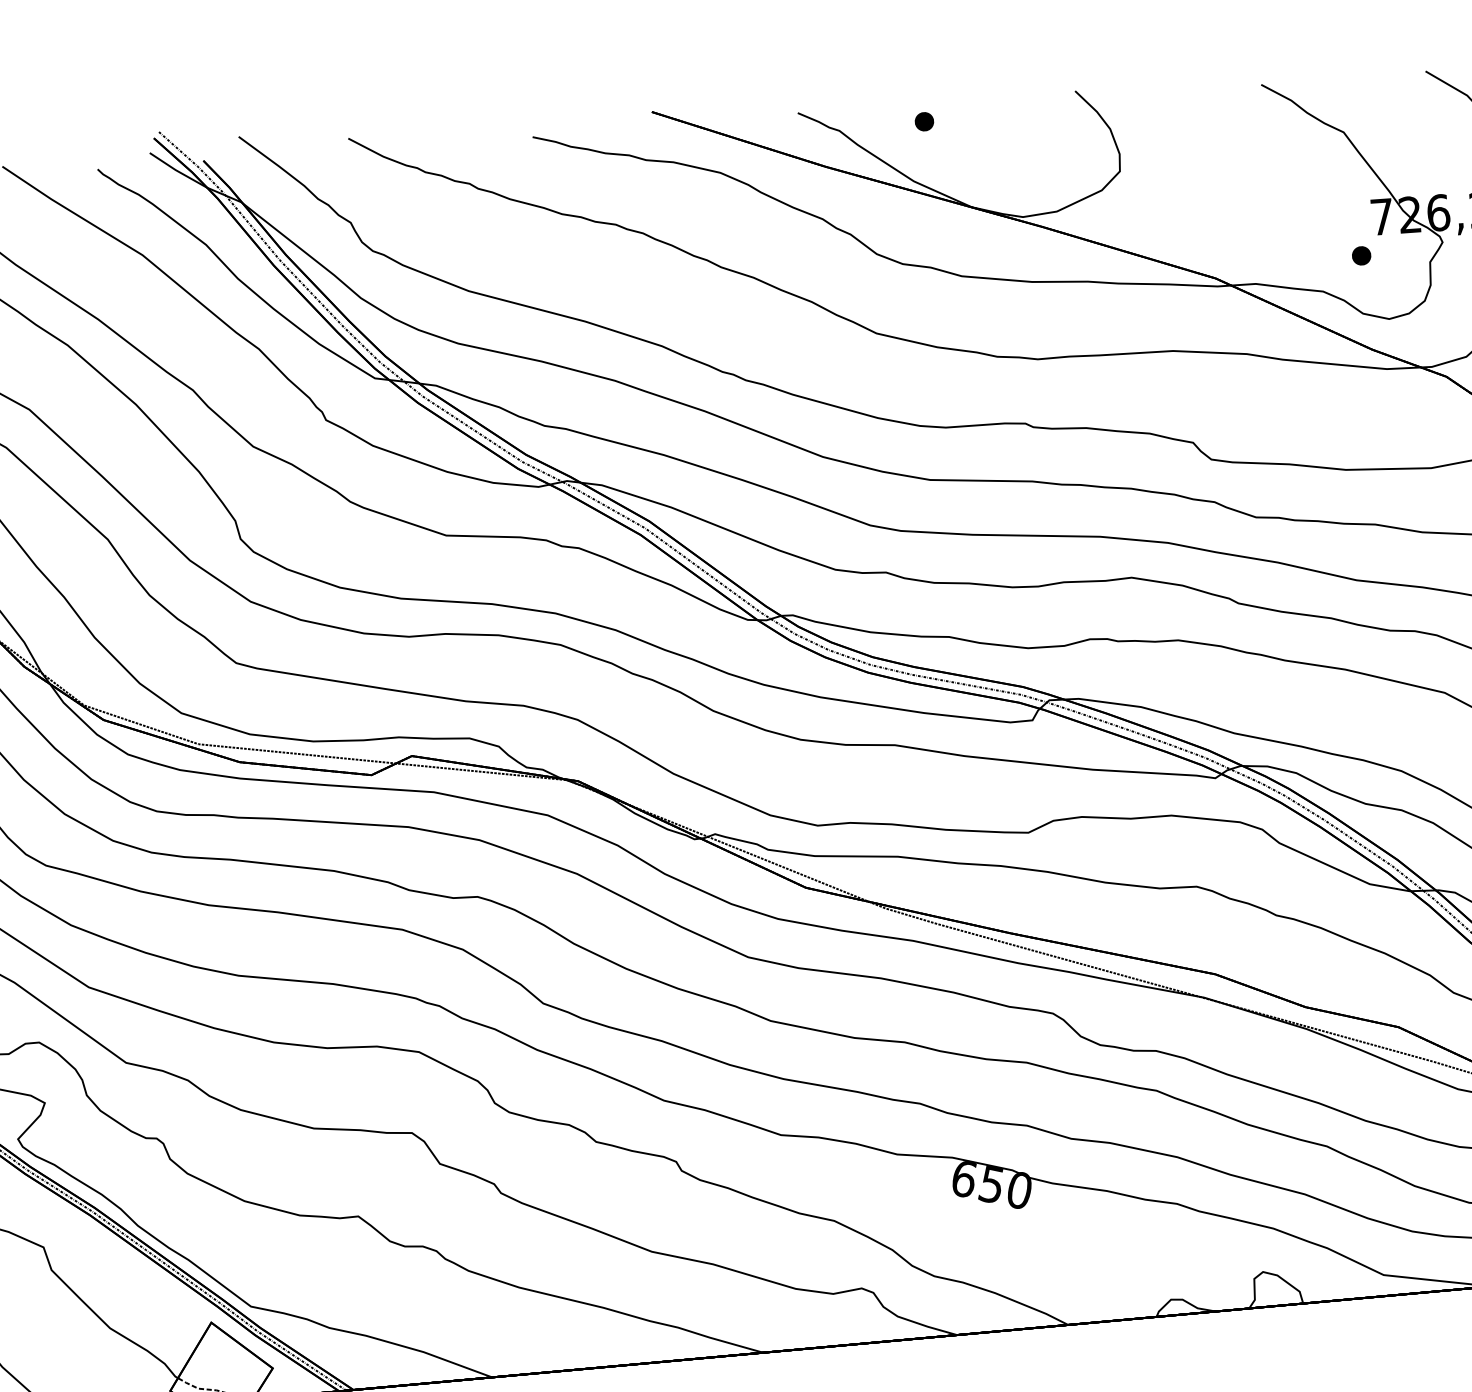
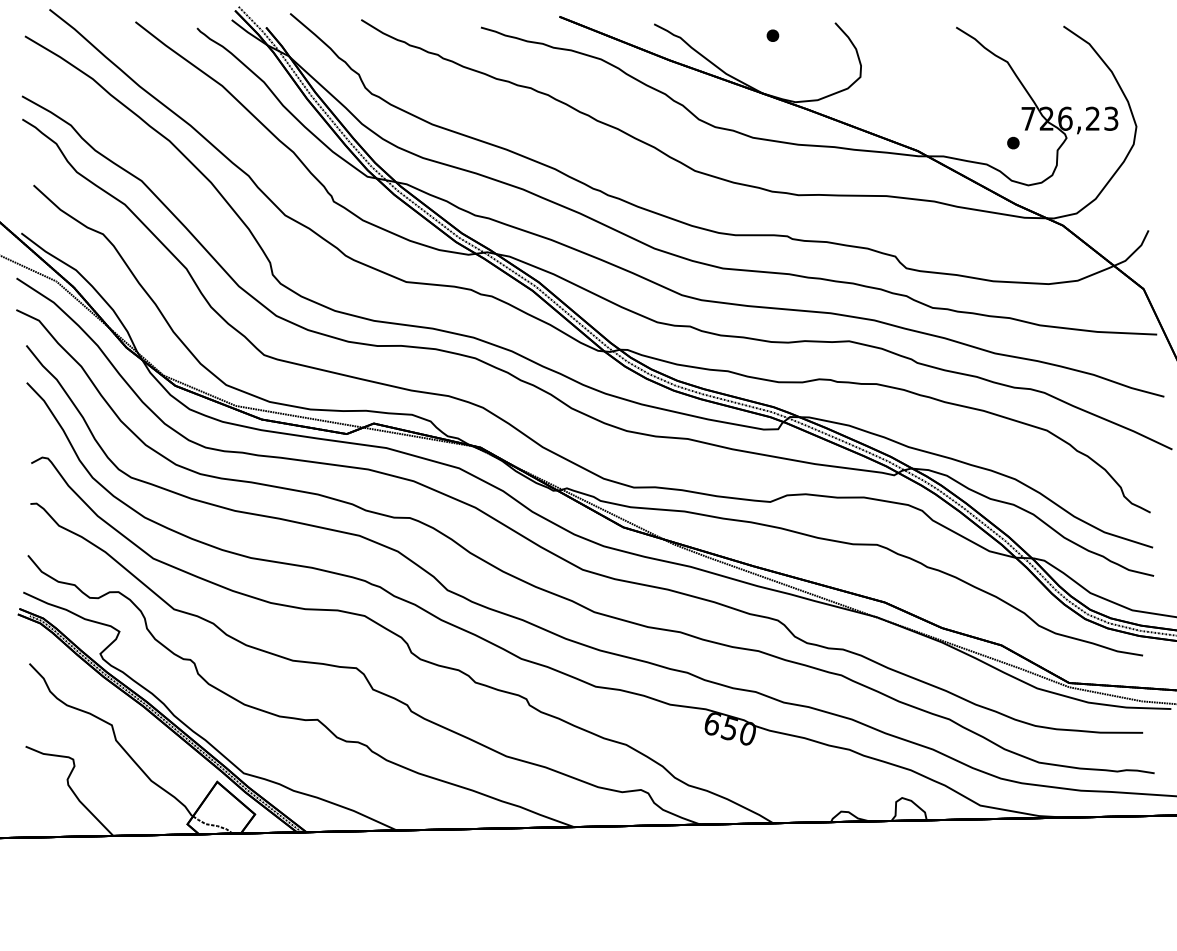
part: (923, 121) -> (772, 35), moved

